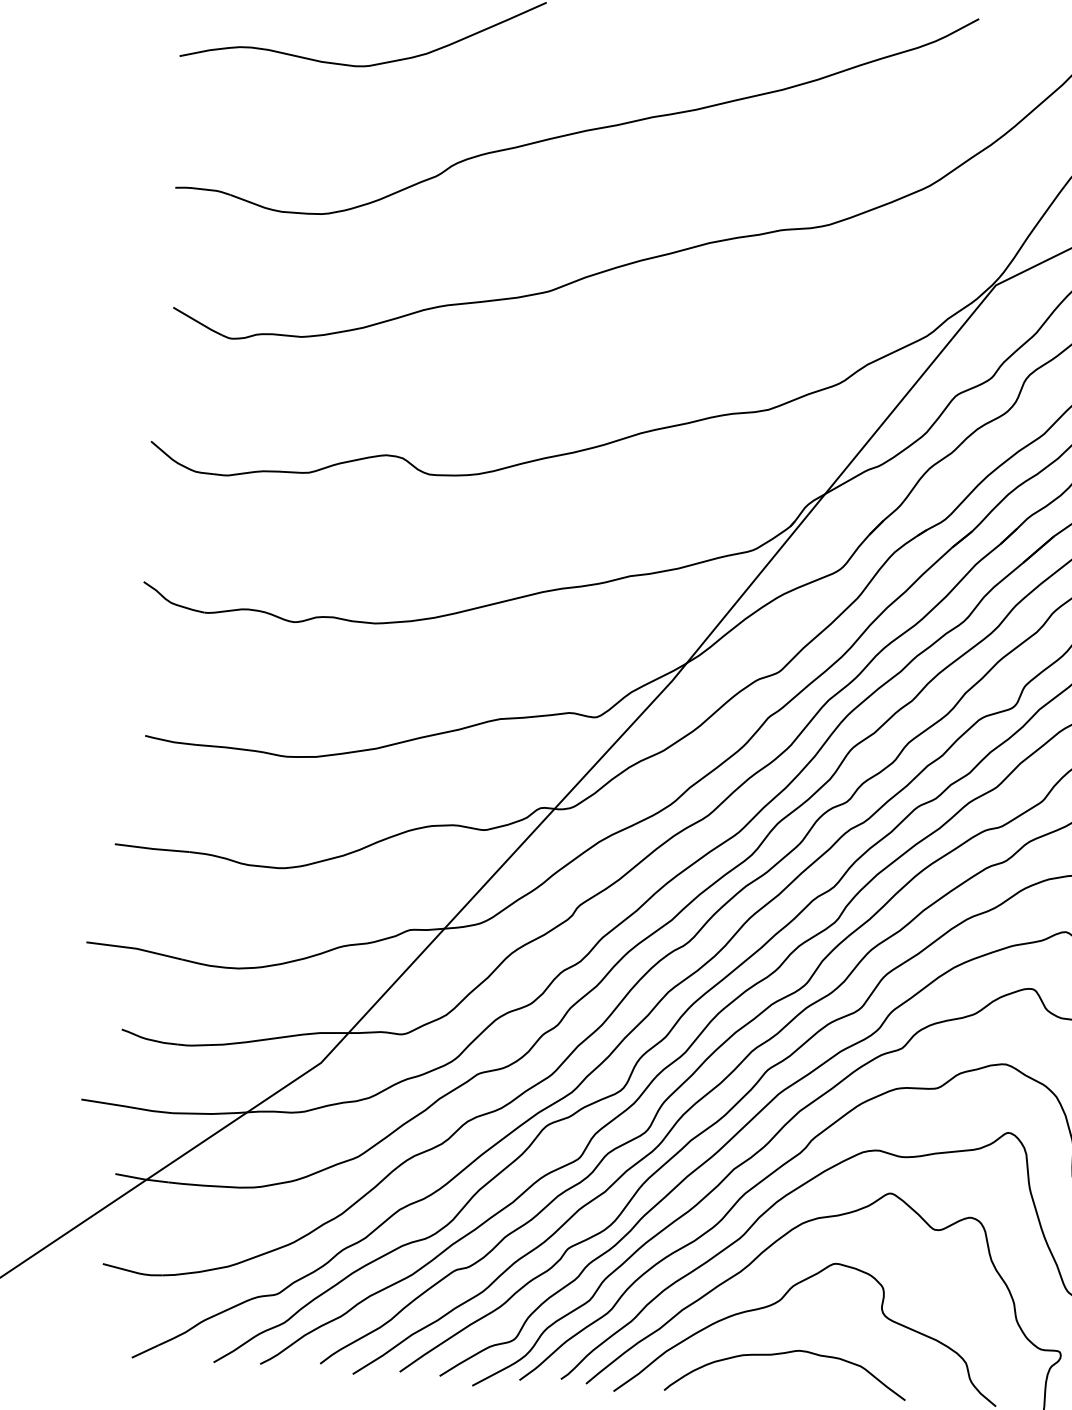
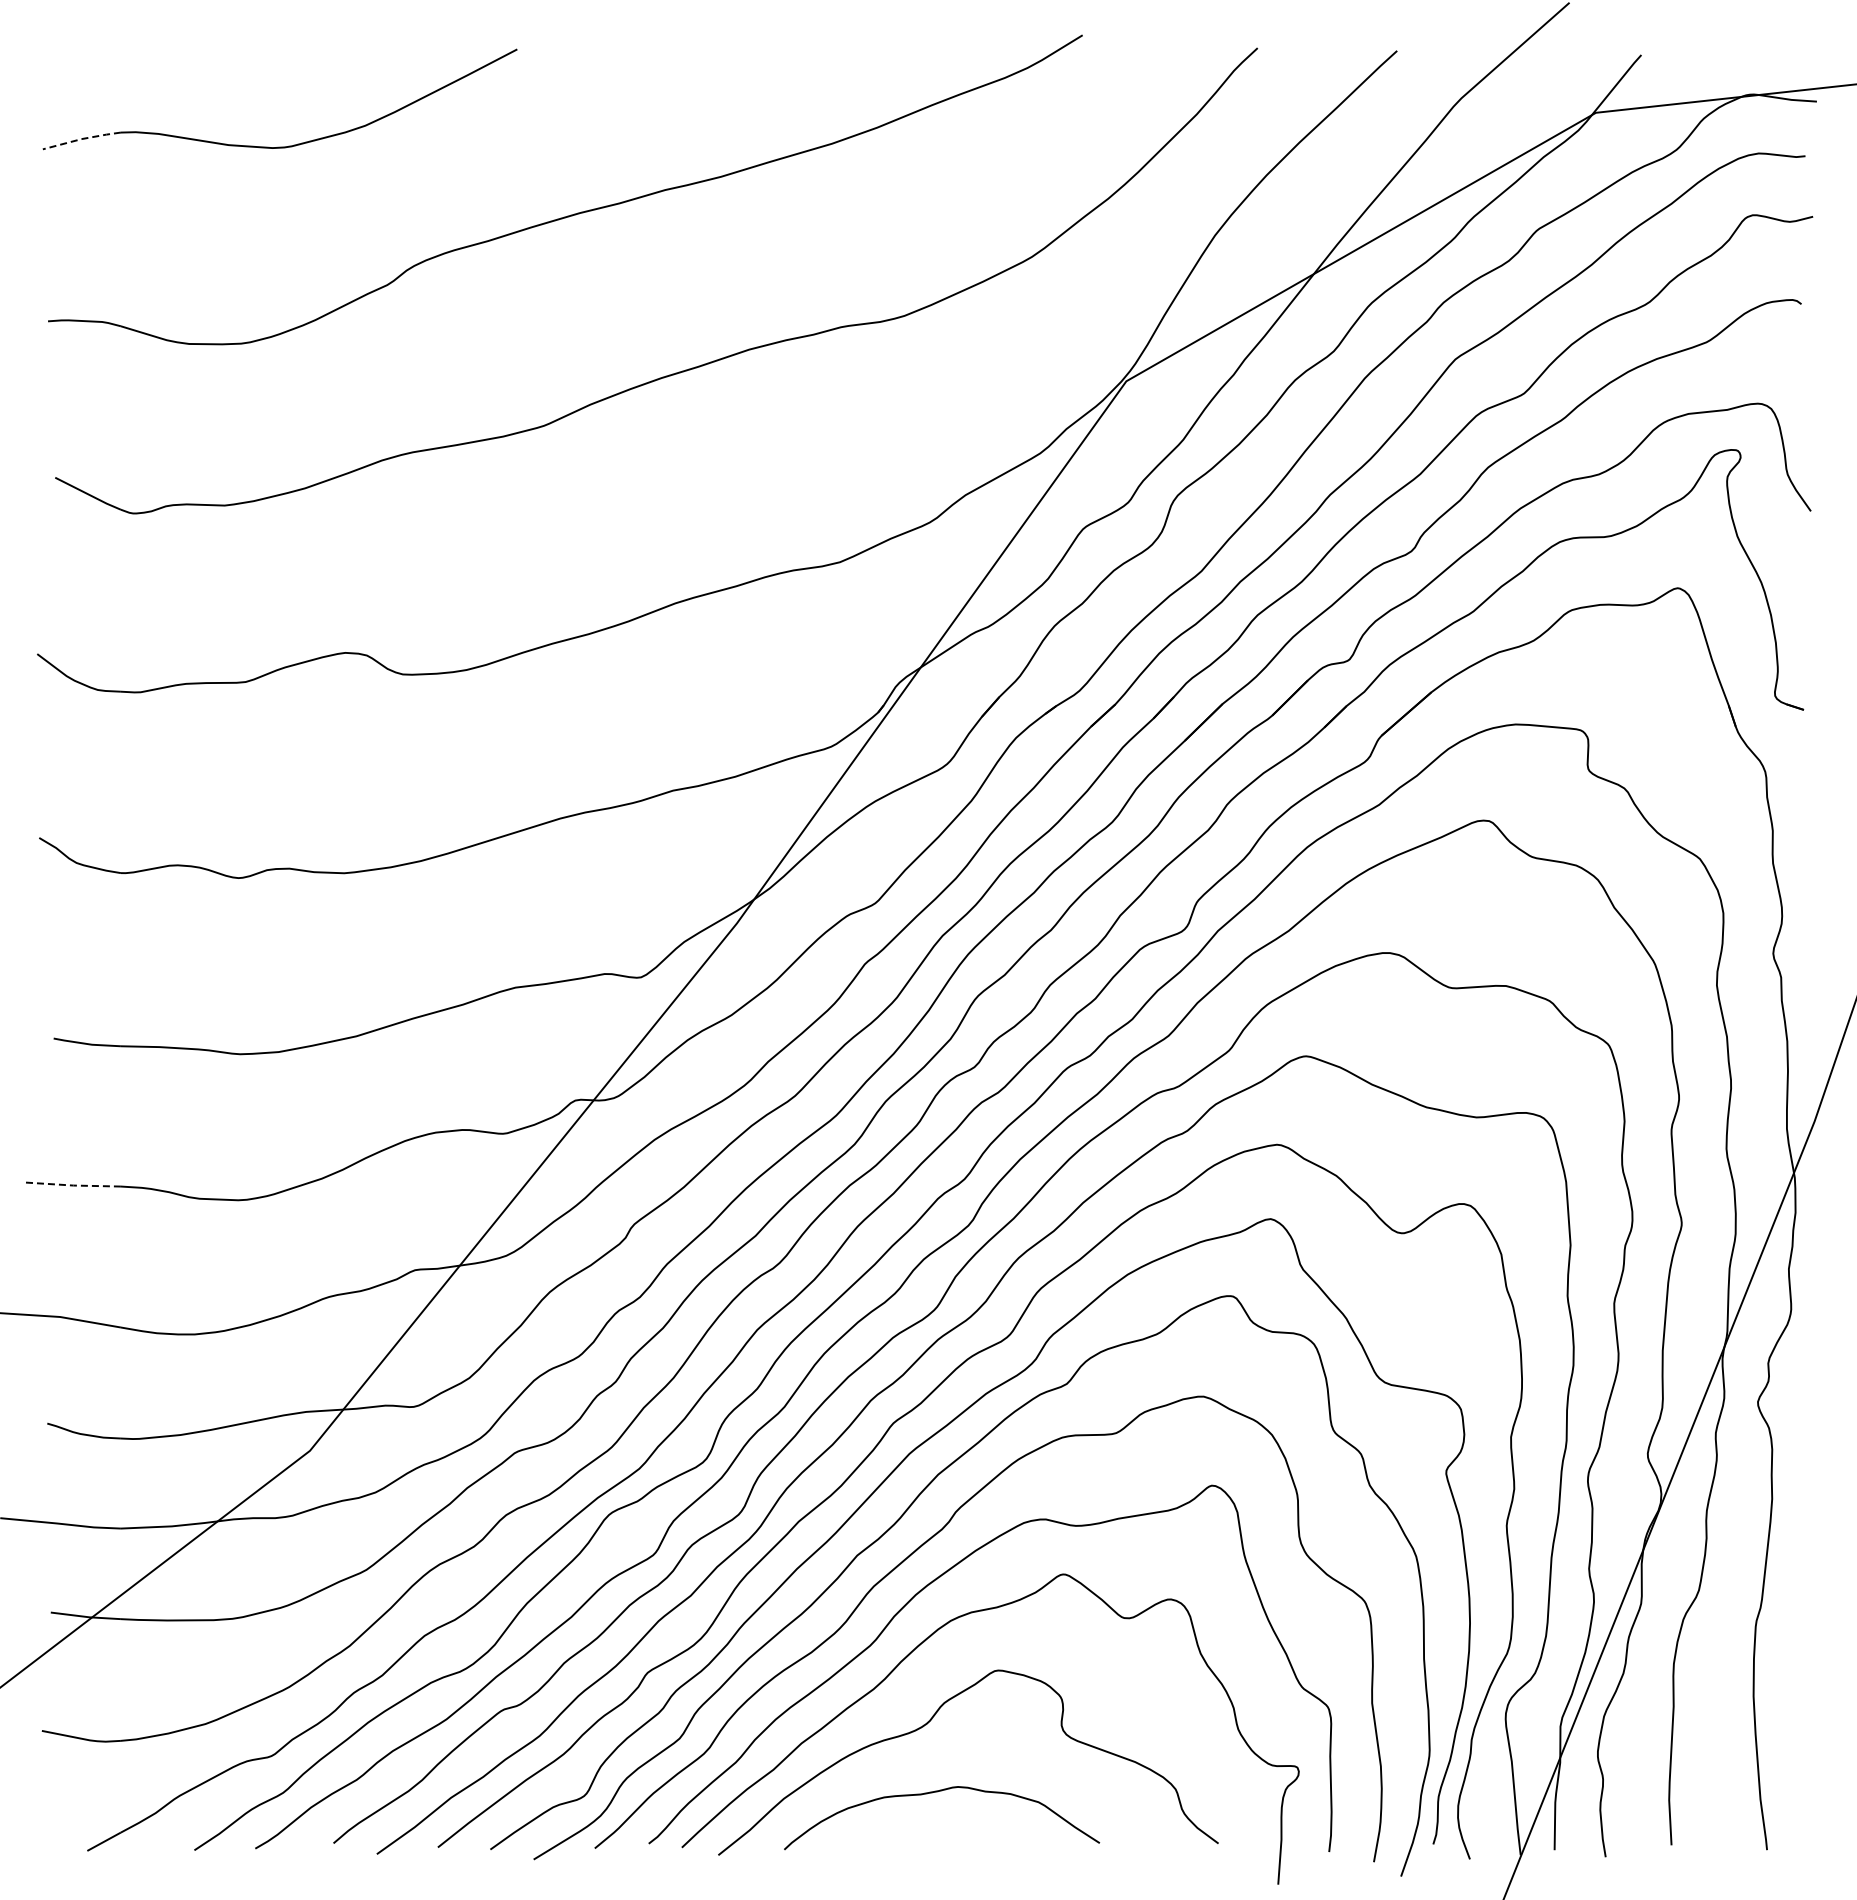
line: (209, 50) -> (81, 139), solid -> dashed
line: (152, 848) -> (72, 1185), solid -> dashed

